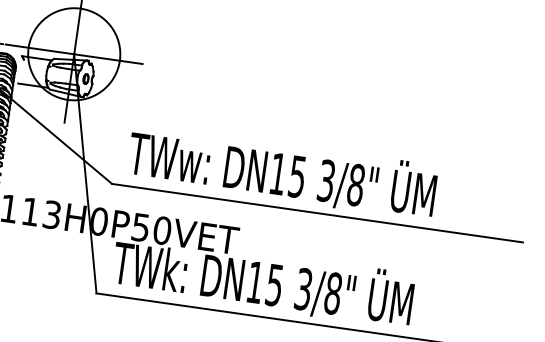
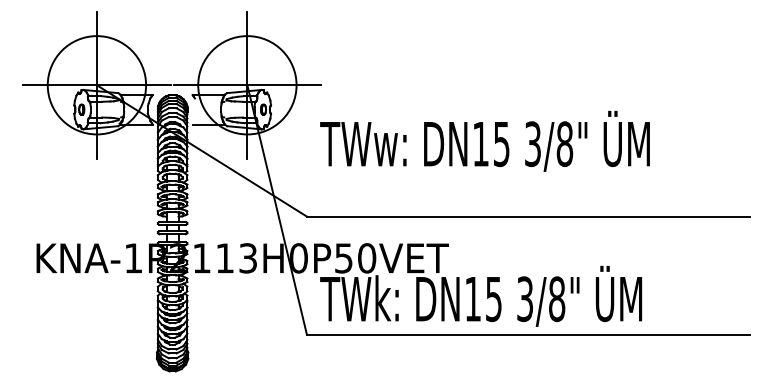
text: (282, 171) -> (484, 140), moved

